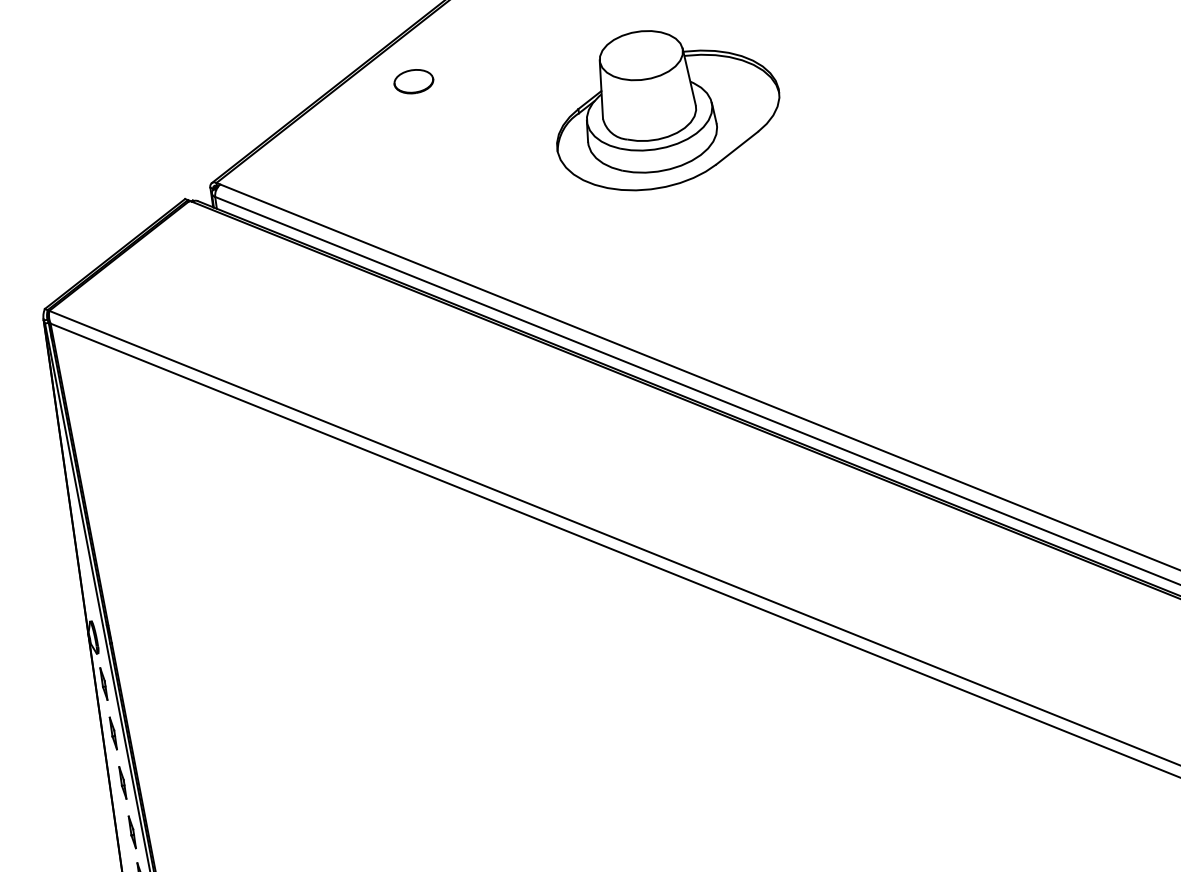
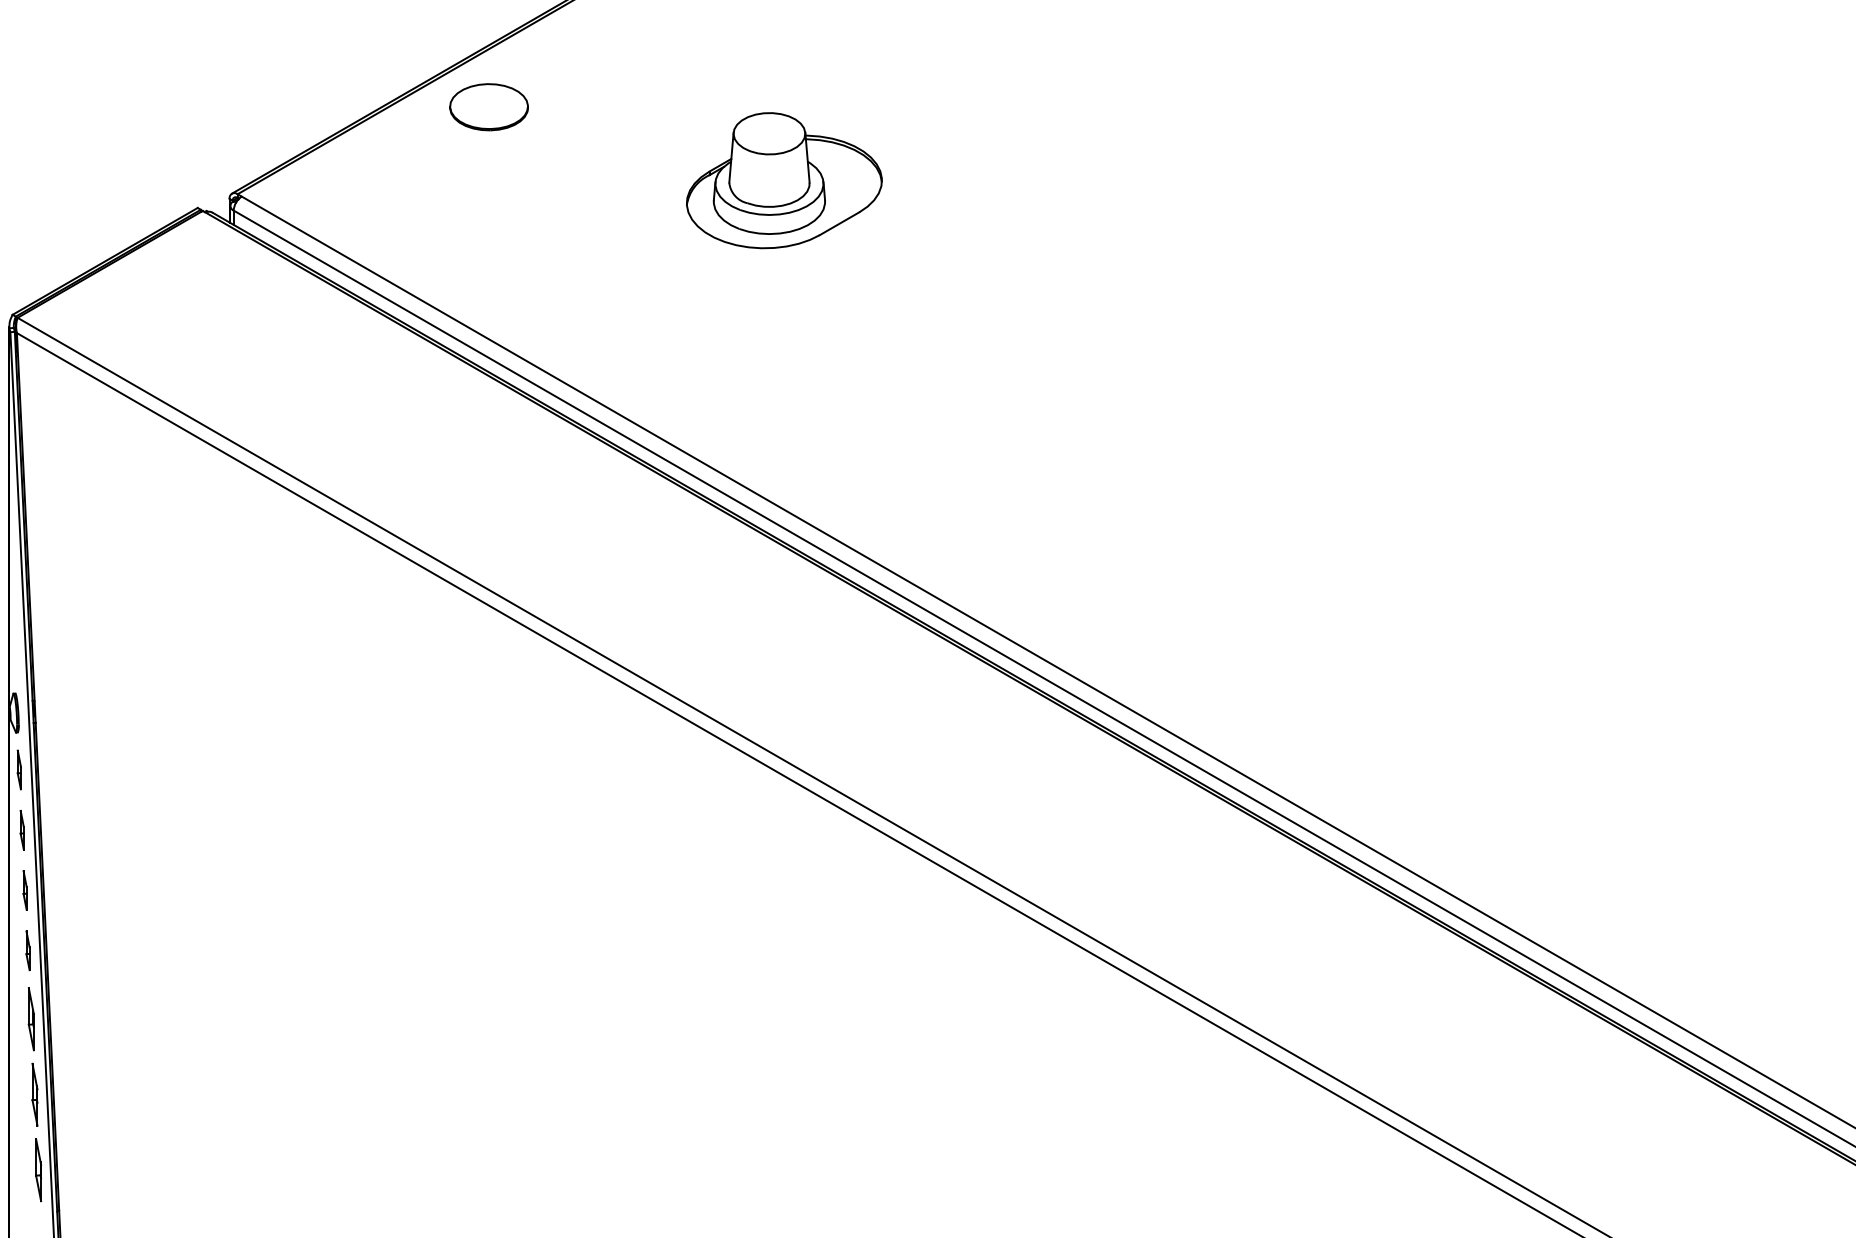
part: (413, 81) -> (488, 107), size x1.67
part: (666, 107) -> (784, 180), size x0.71

